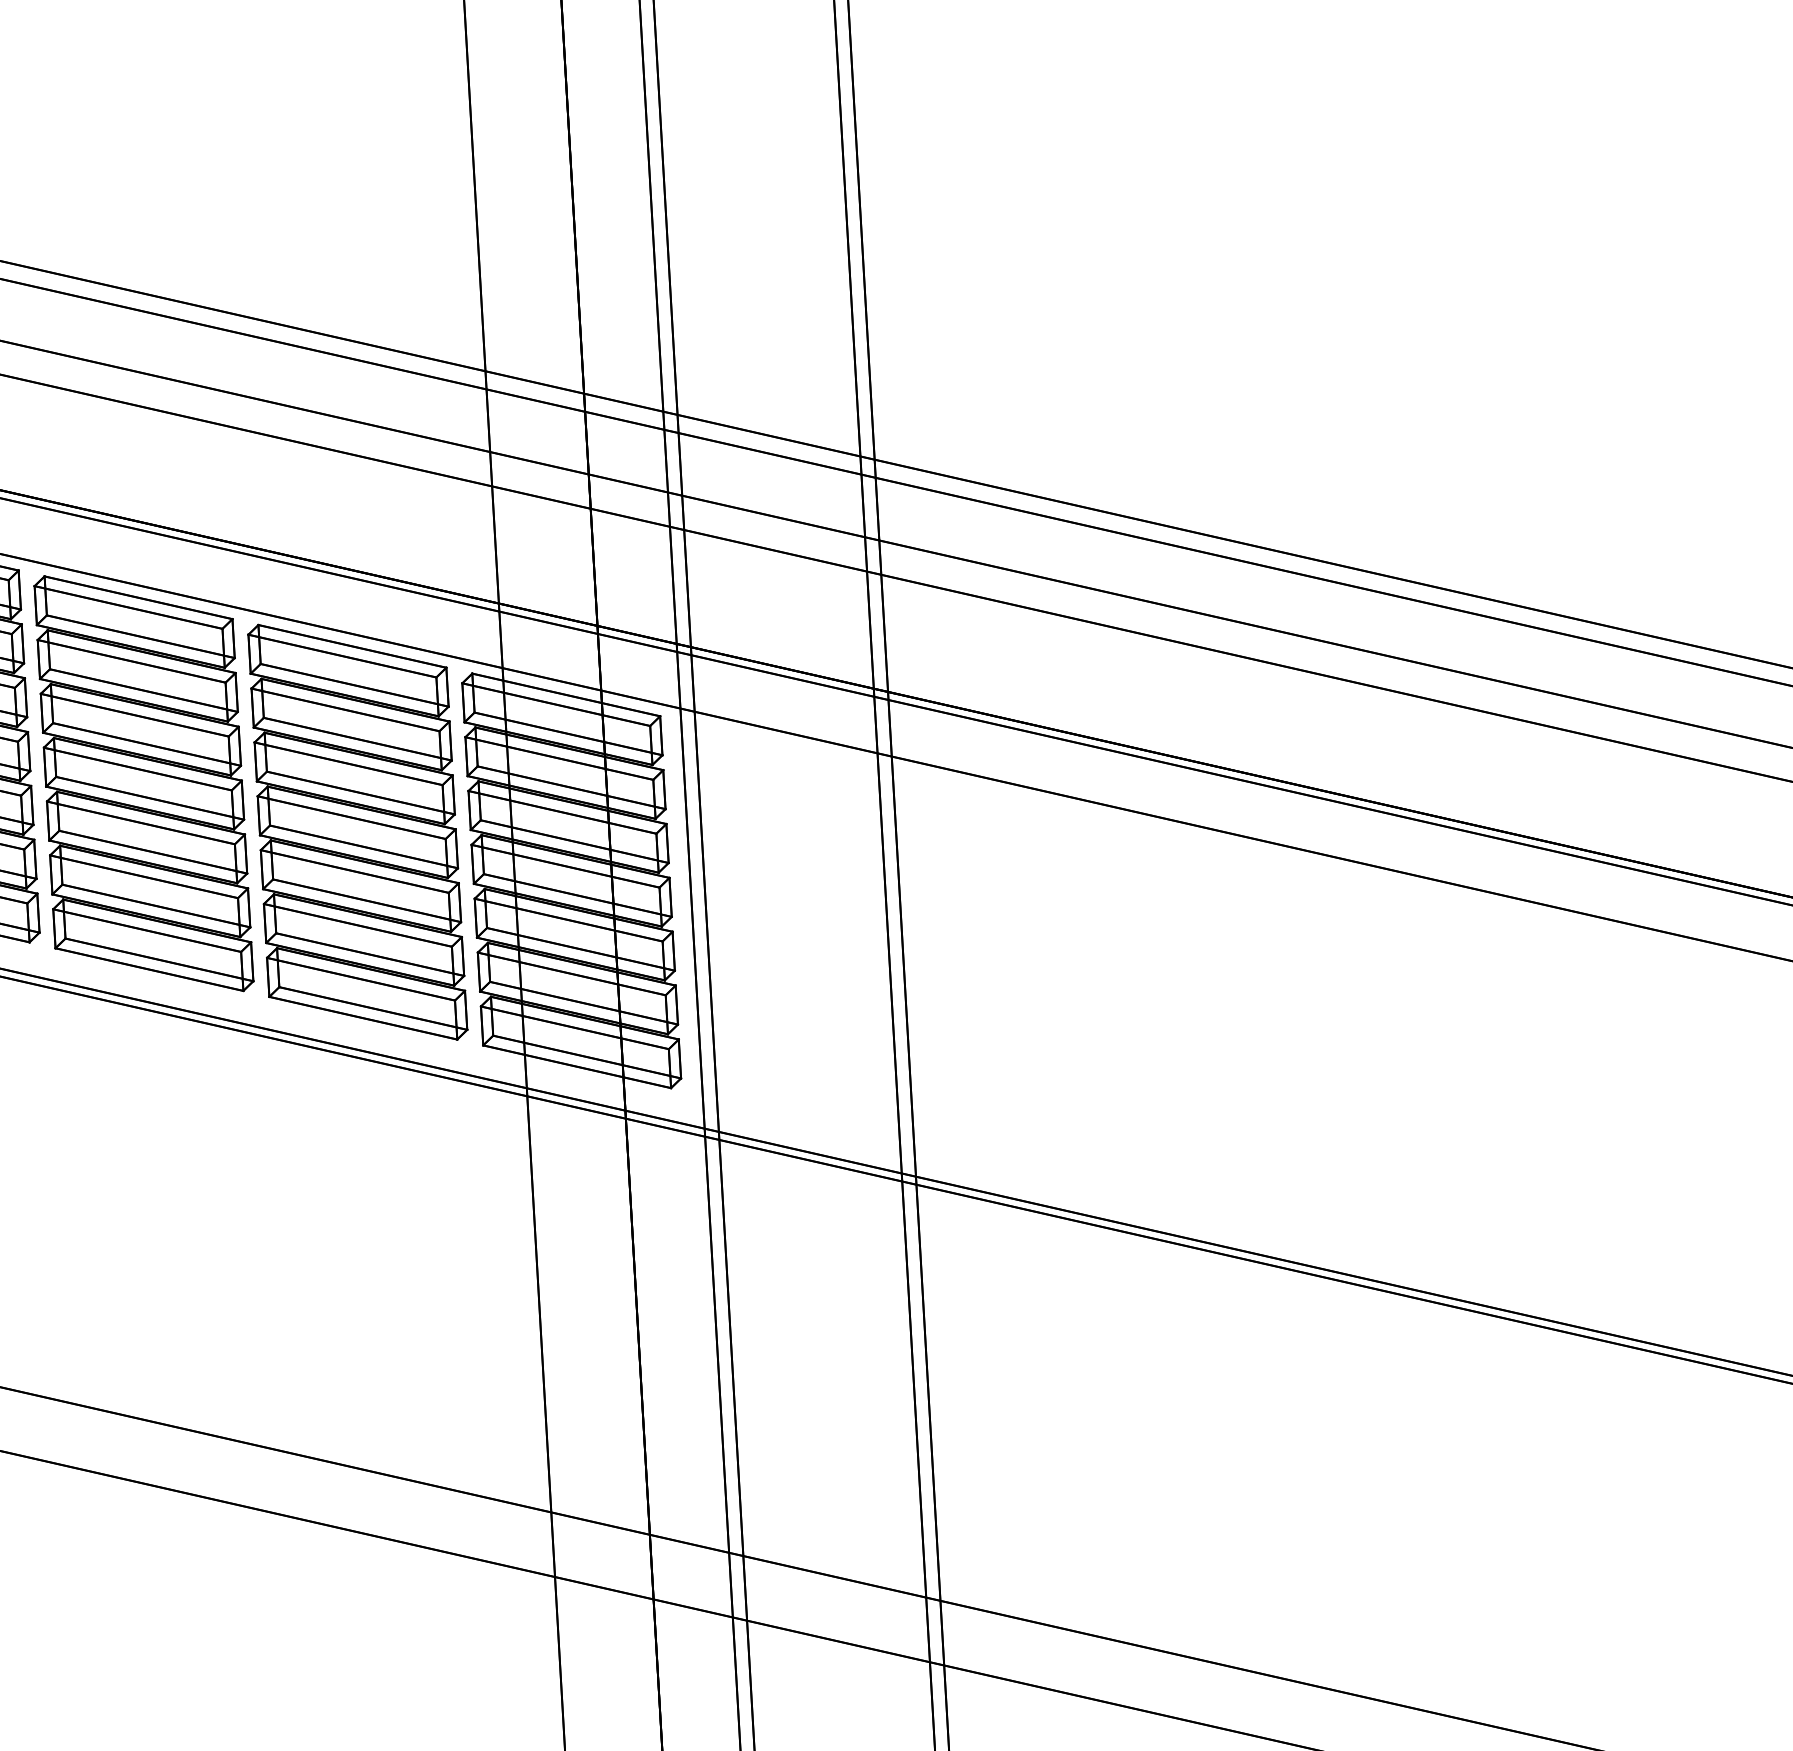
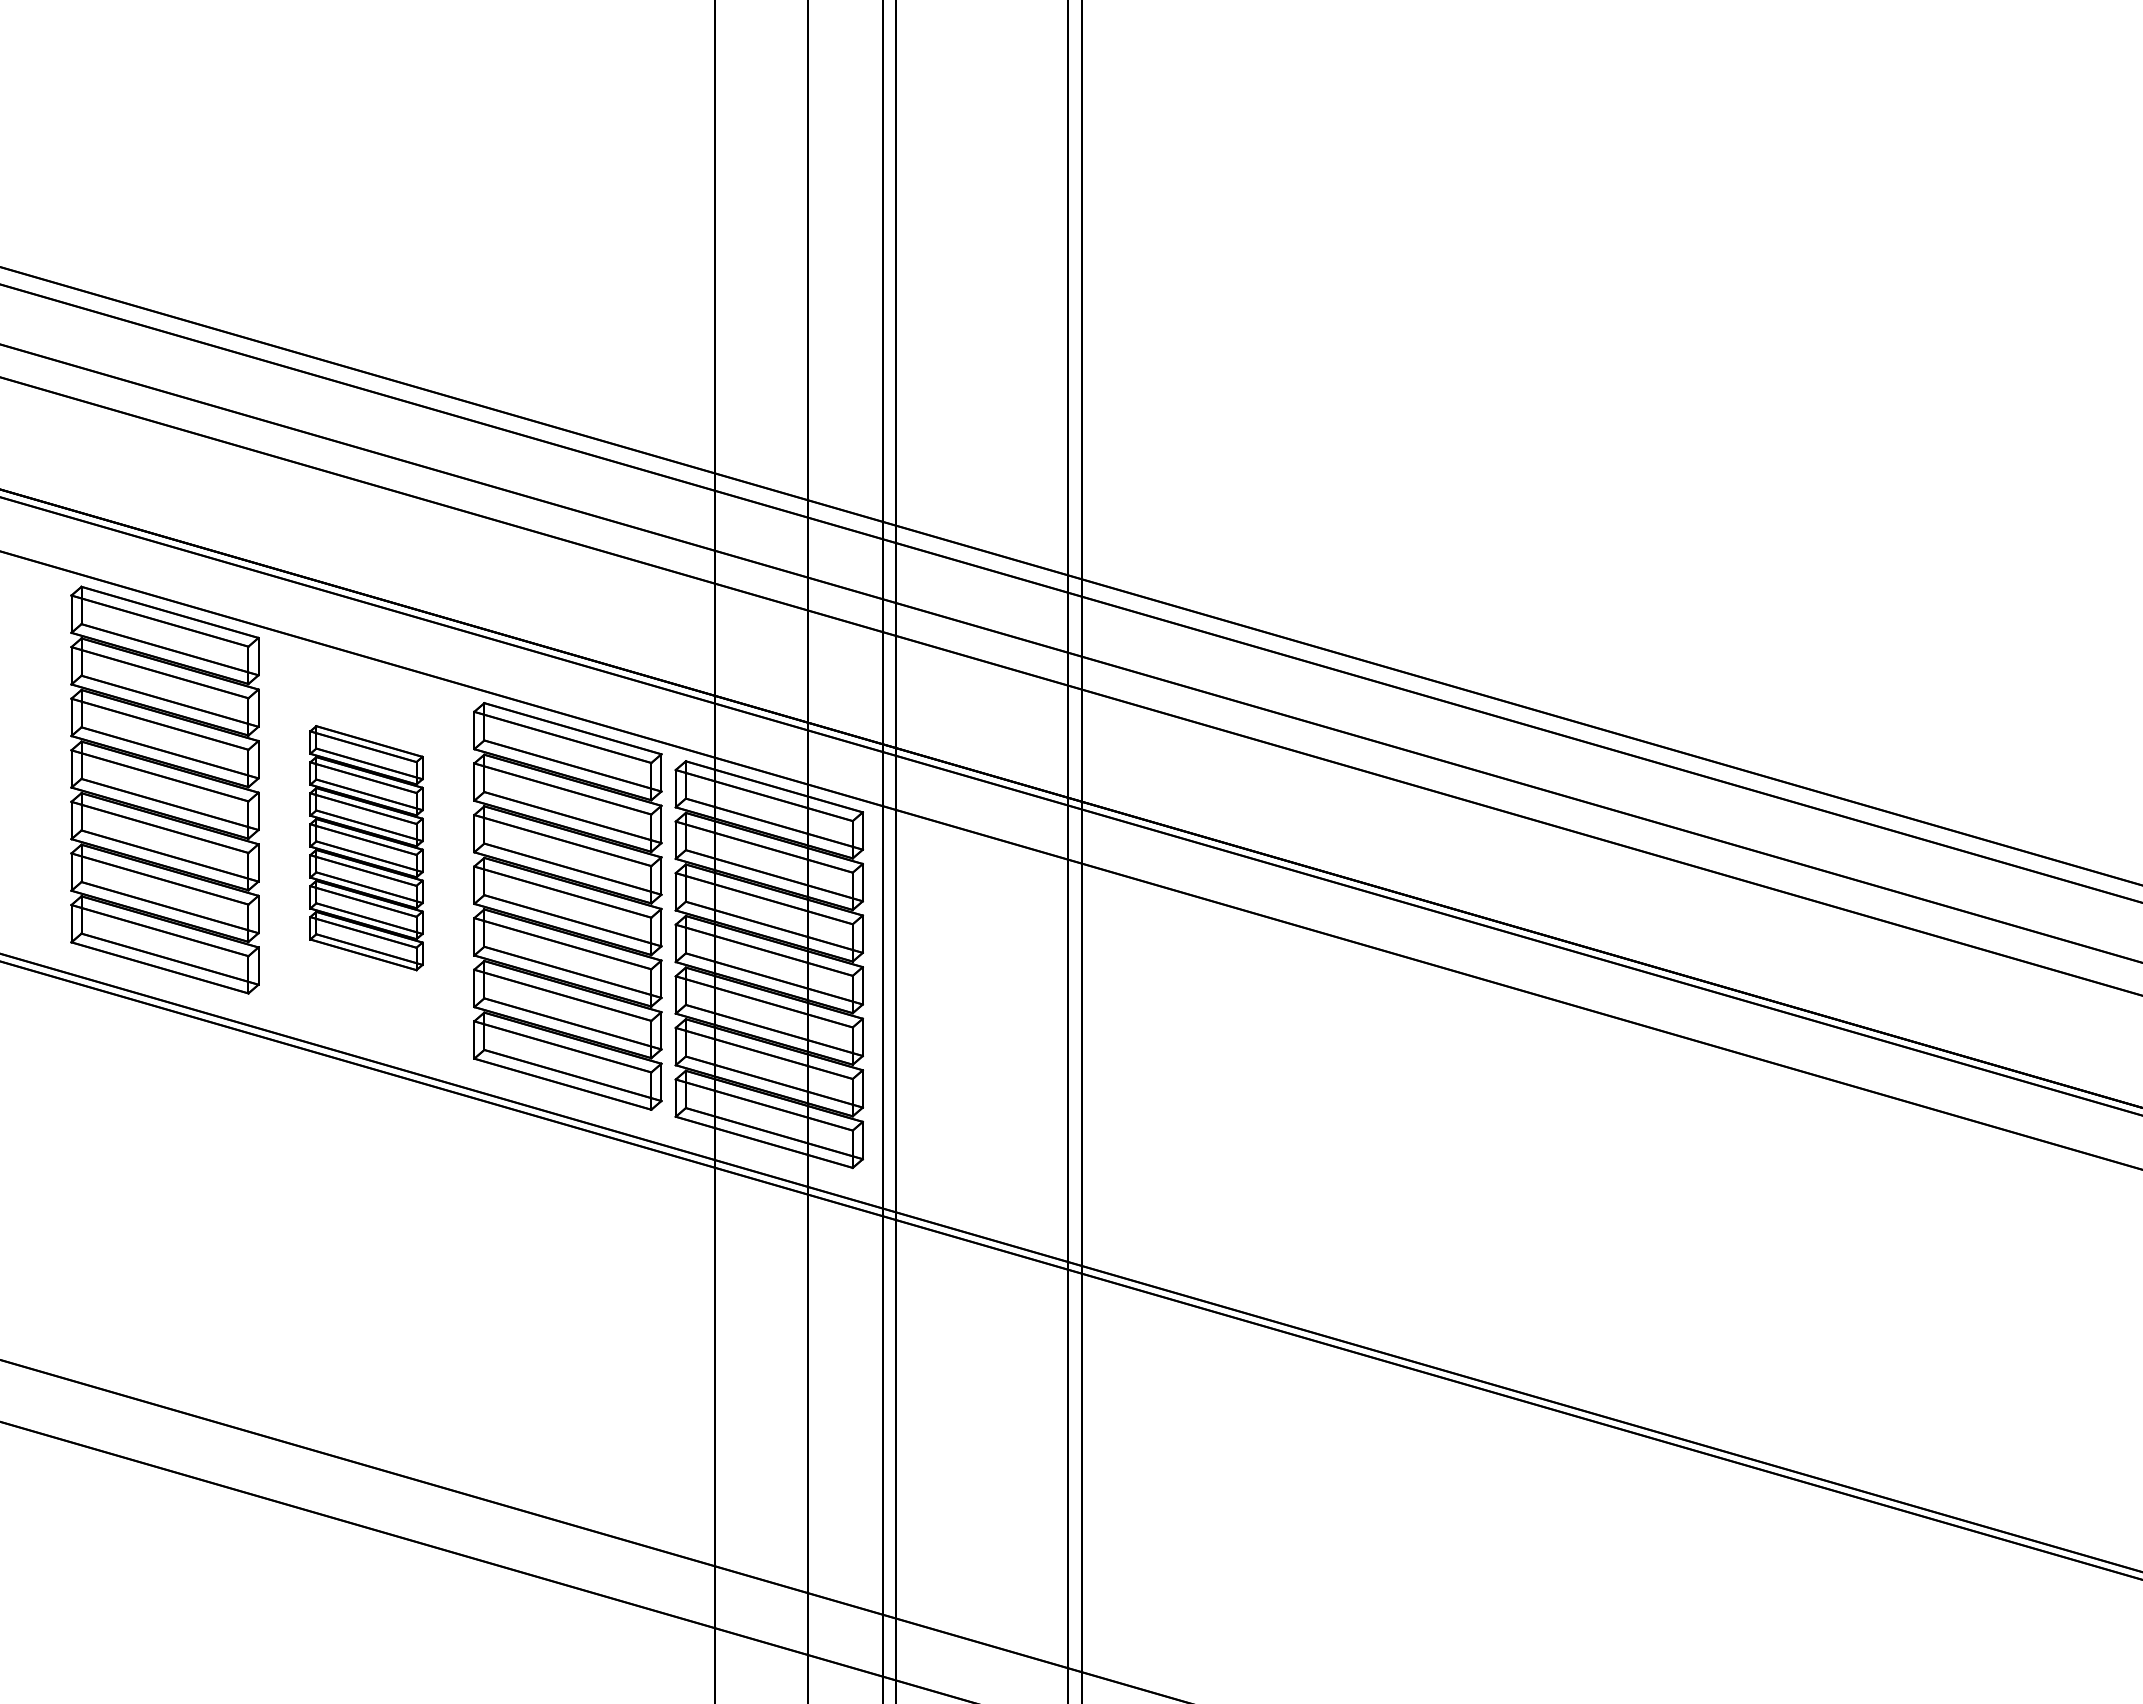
part: (144, 782) -> (366, 847), size x0.6

